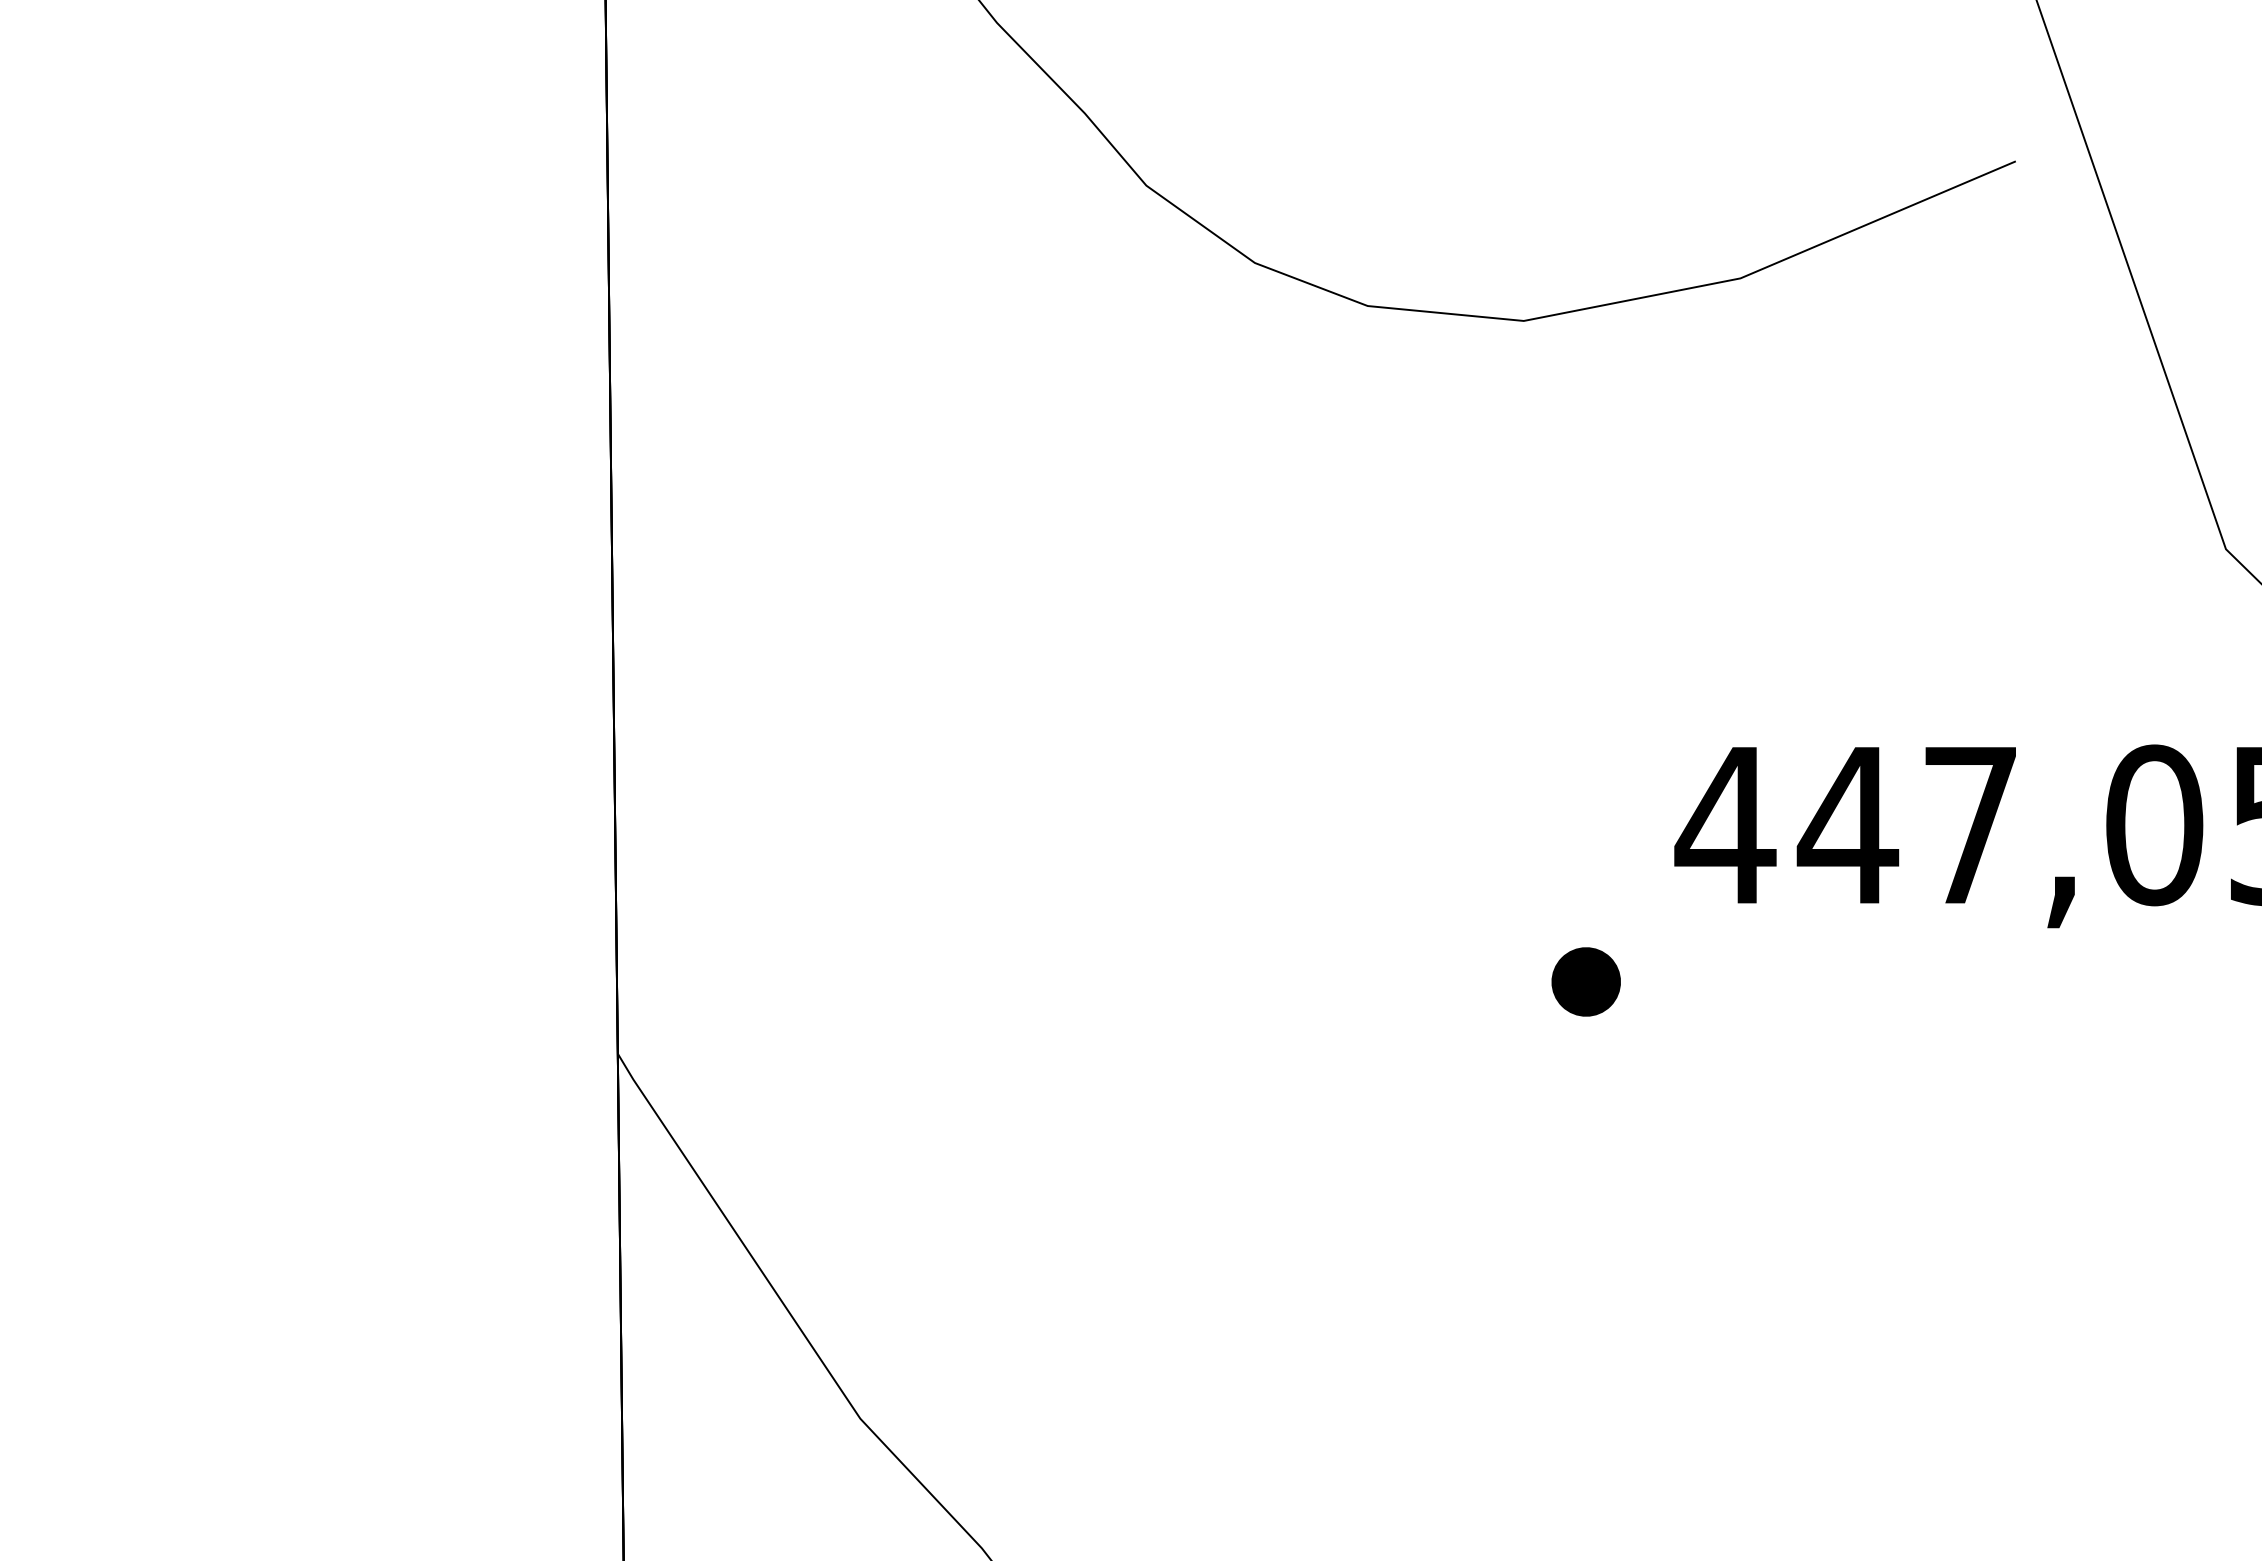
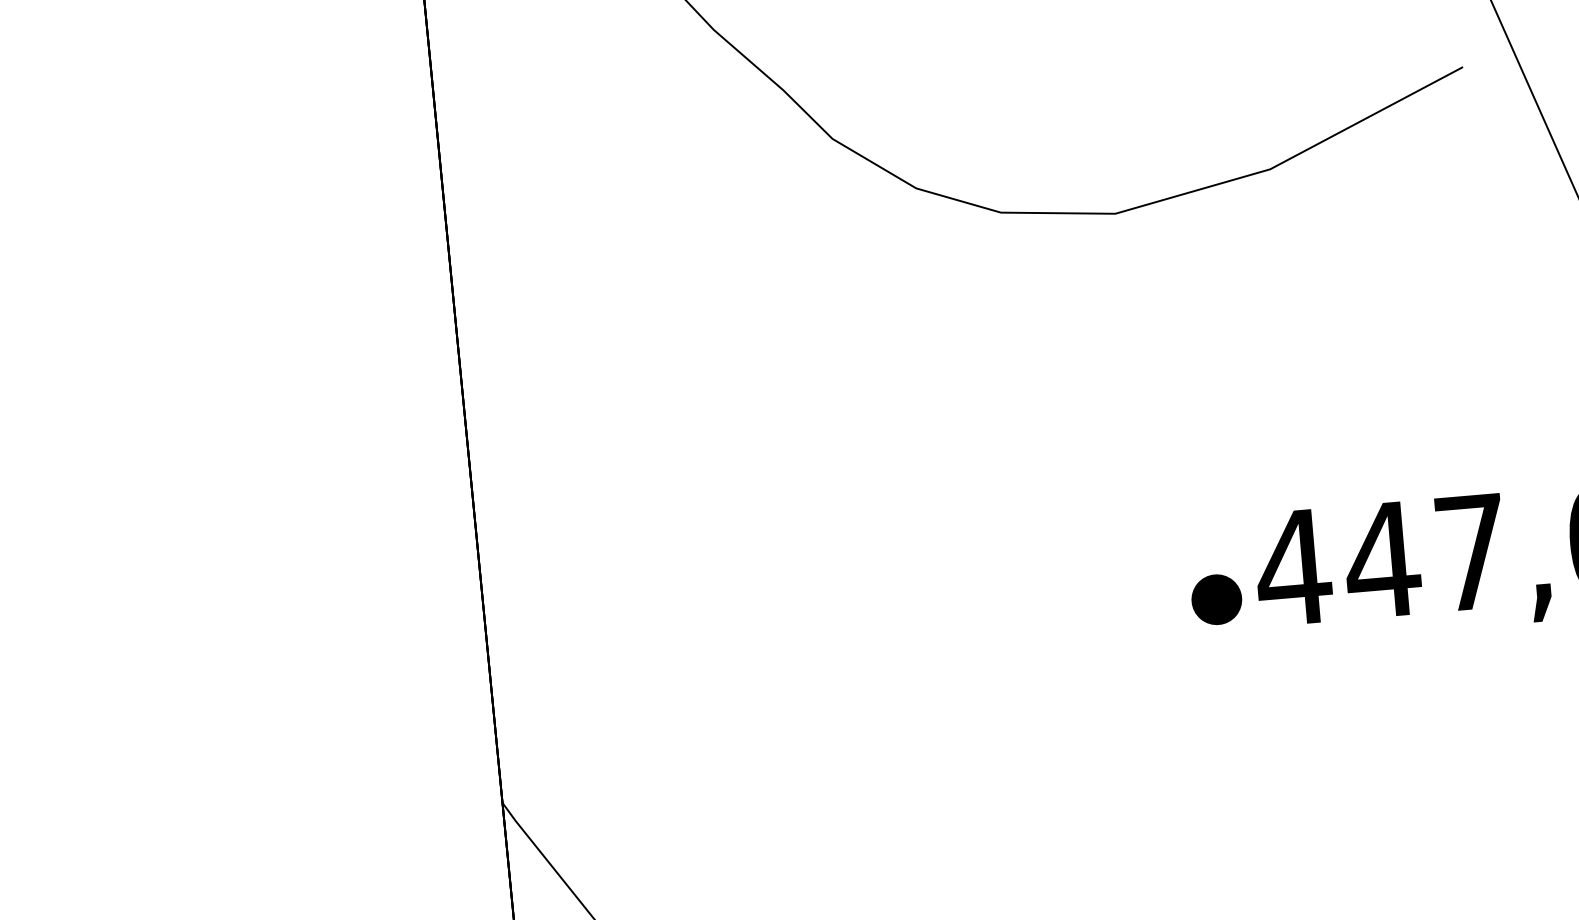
part: (1585, 981) -> (1216, 599), moved

